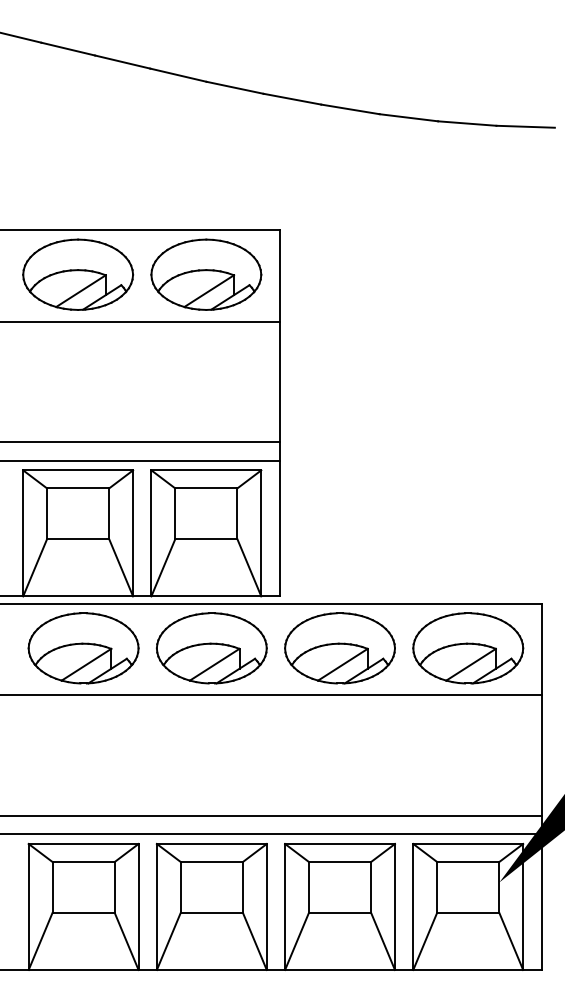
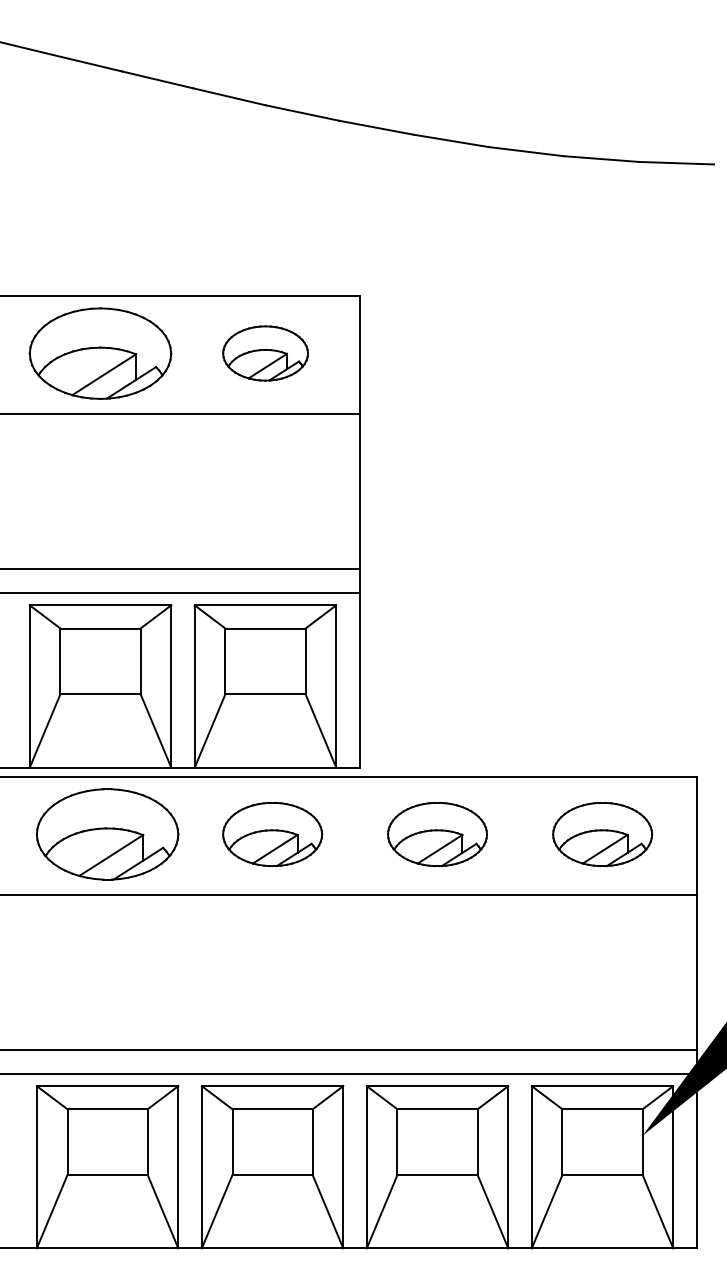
part: (206, 274) -> (265, 353), size x0.6
part: (211, 648) -> (272, 834), size x0.7
part: (339, 648) -> (436, 834), size x0.7
part: (468, 648) -> (602, 834), size x0.7

